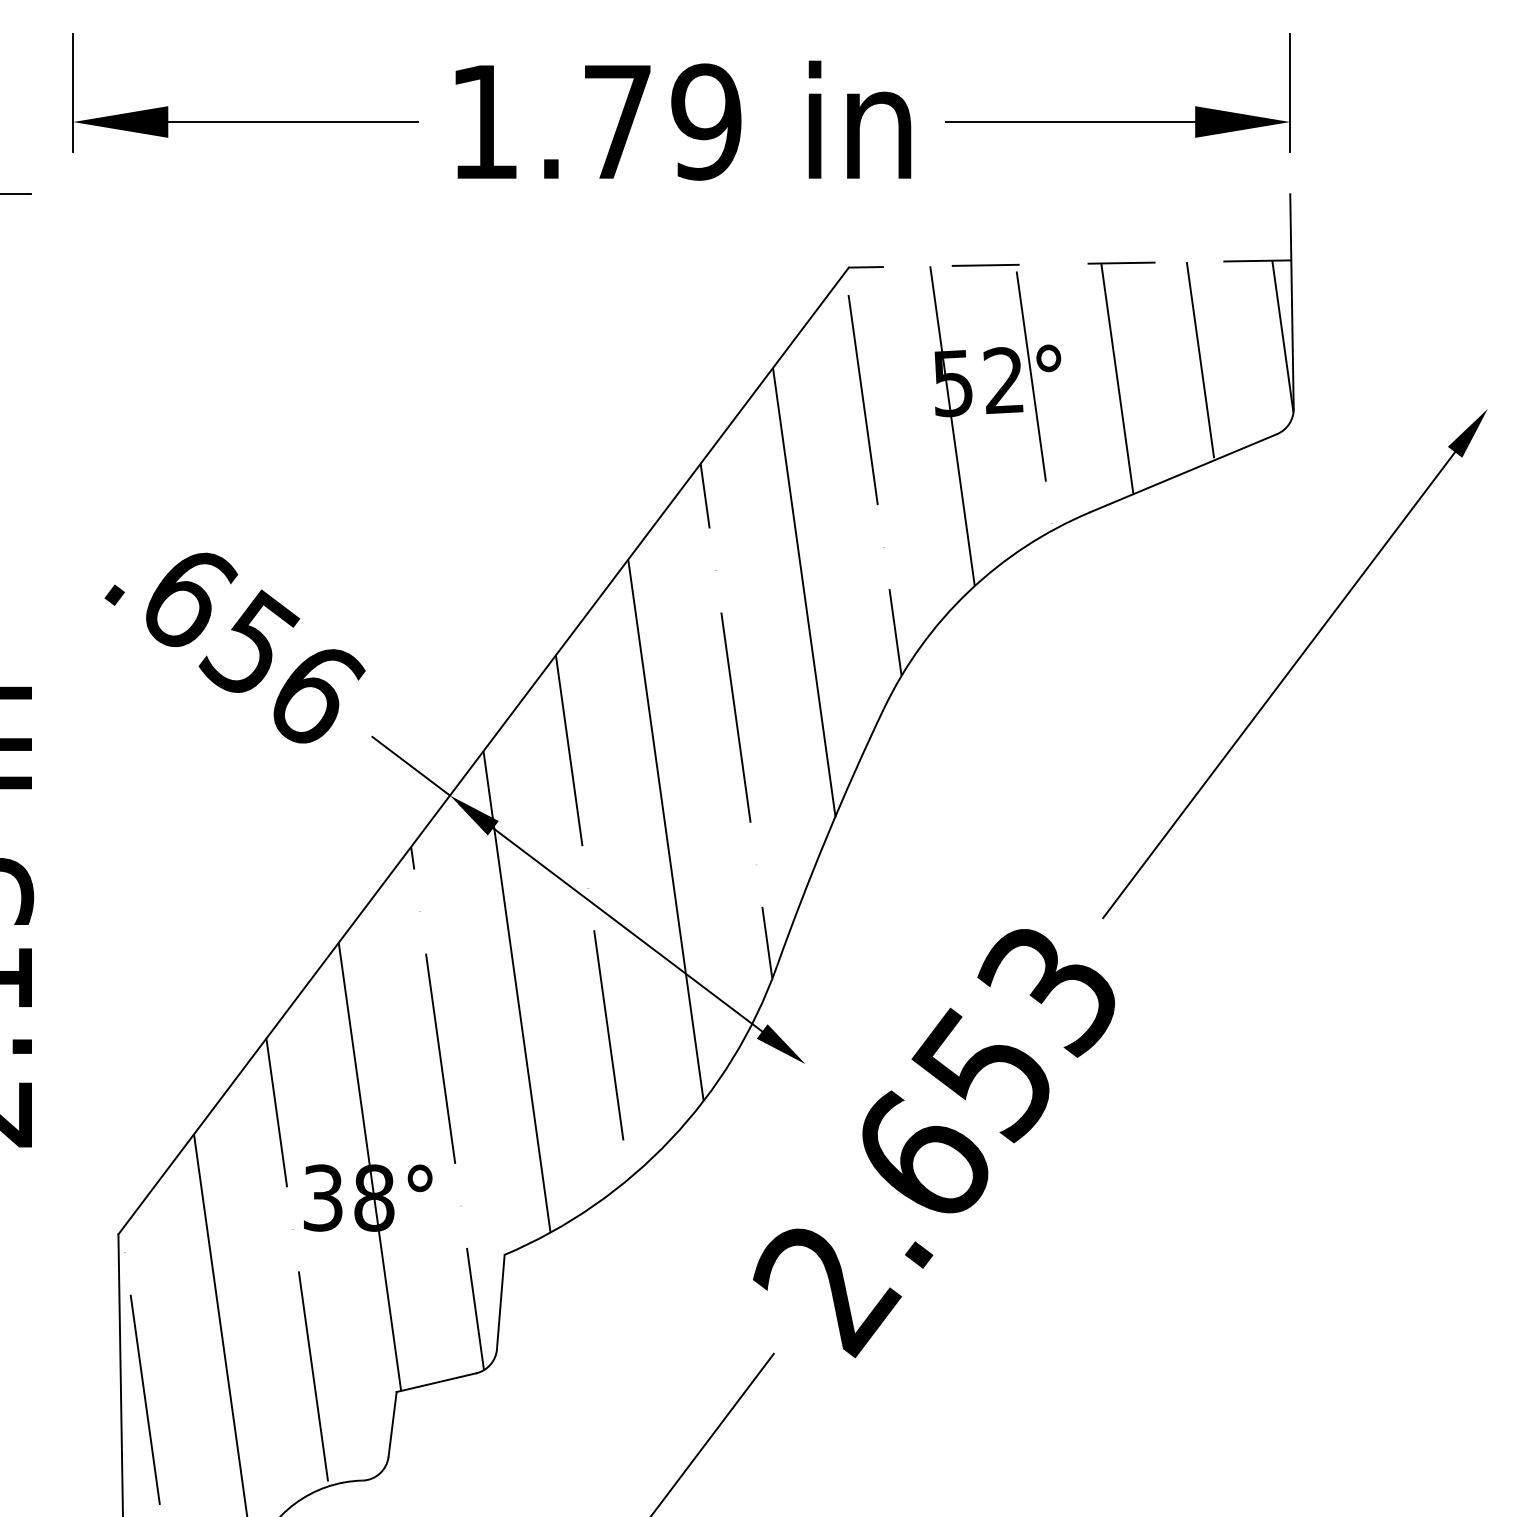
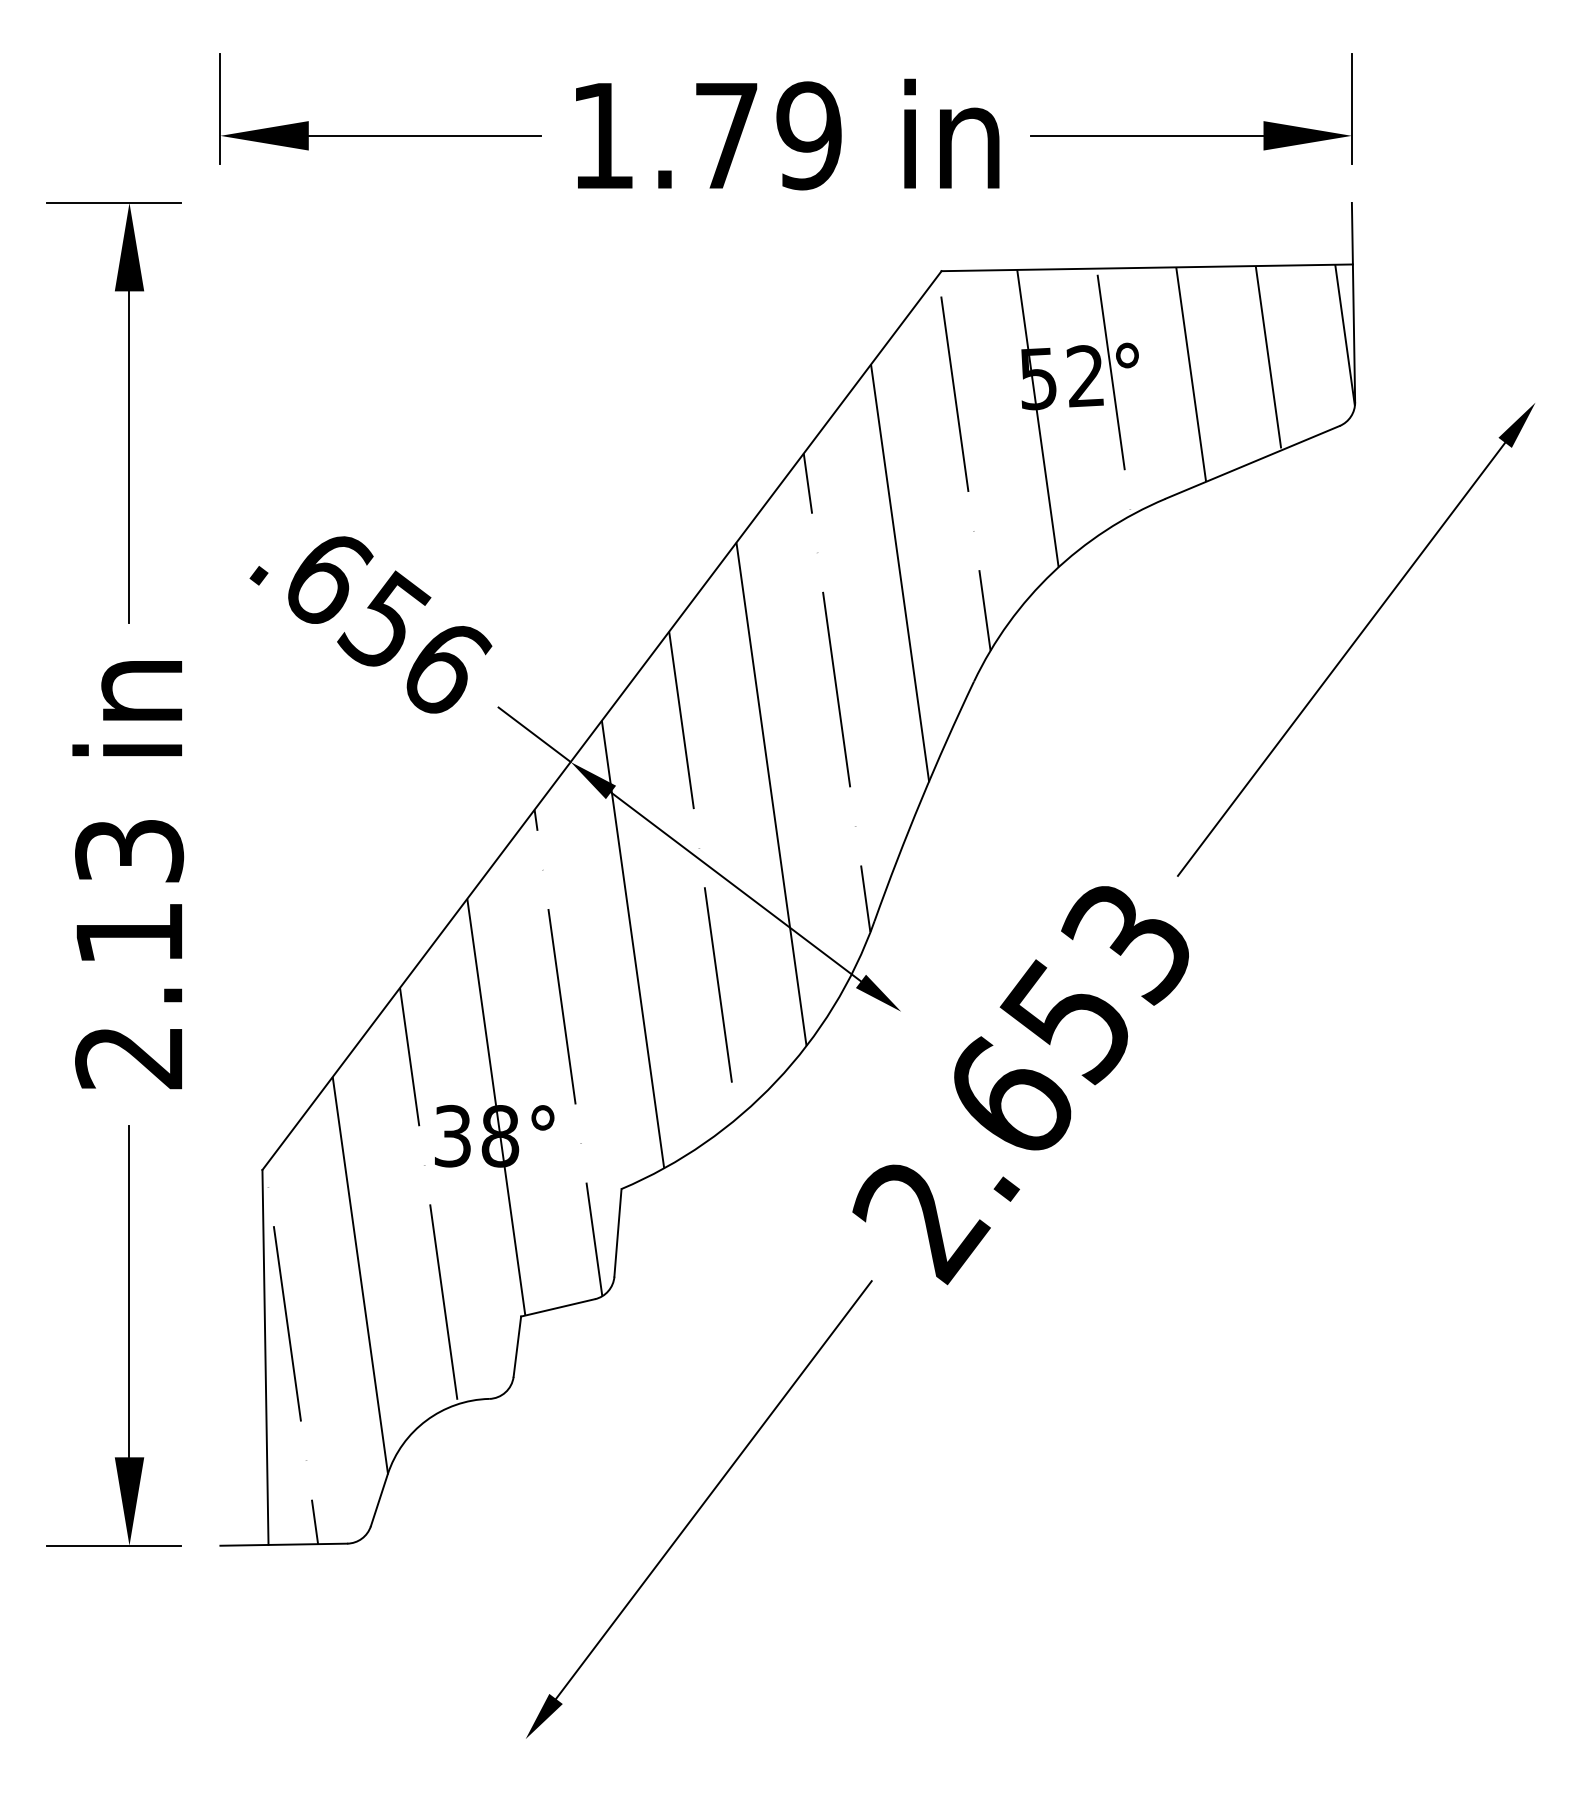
line: (1070, 263) -> (1147, 267), dashed -> solid

